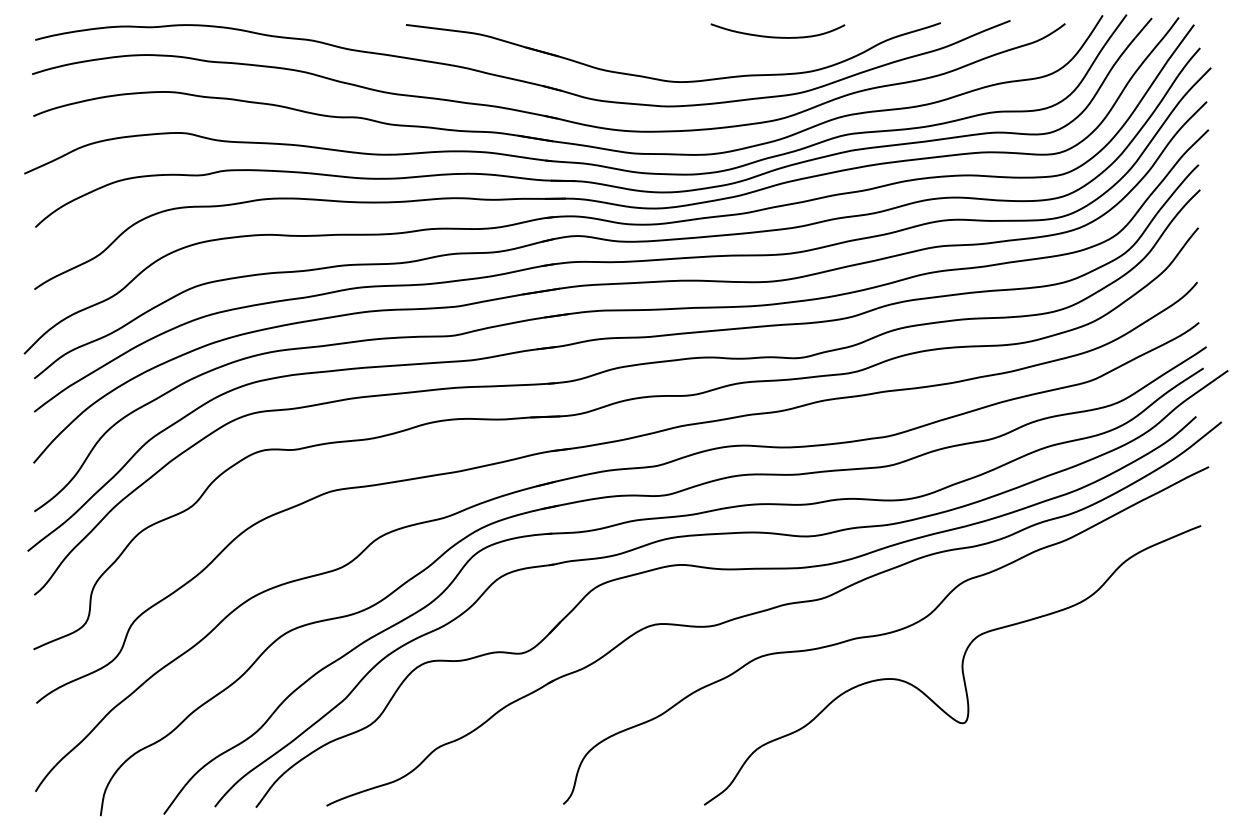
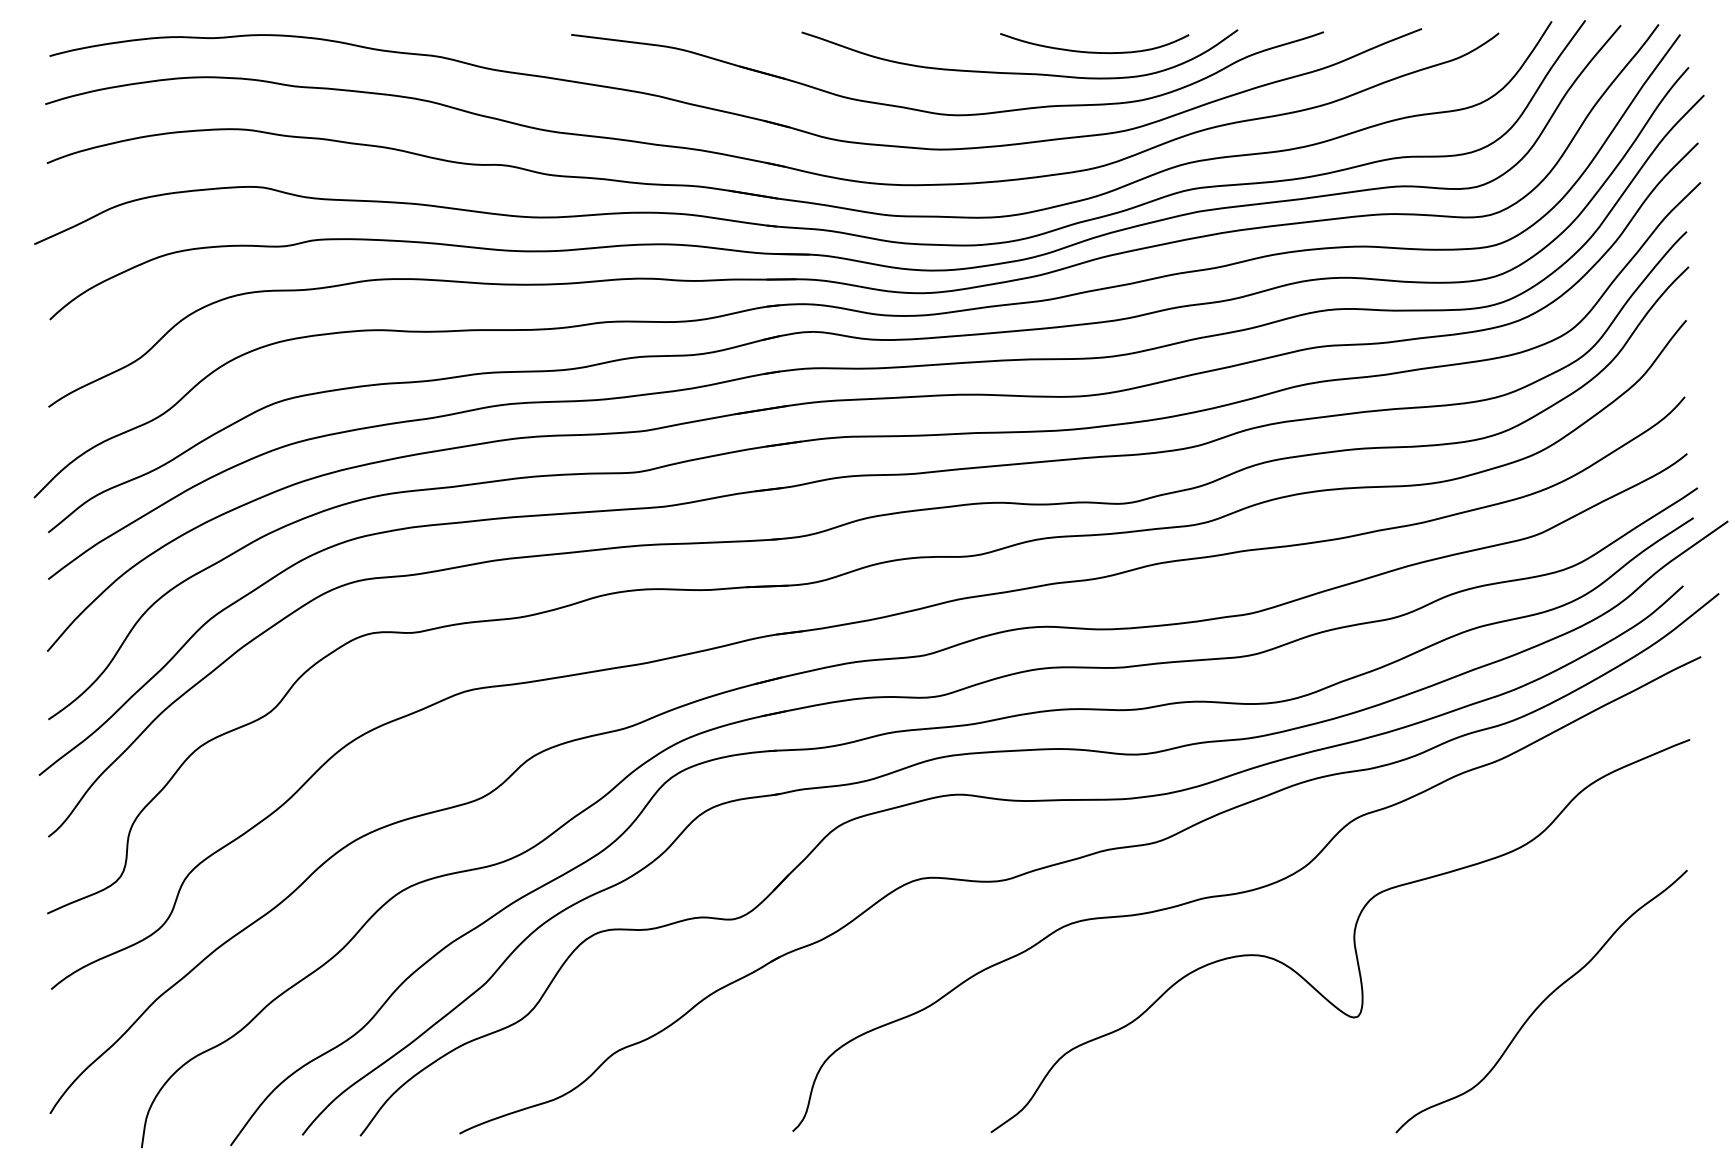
curve: (724, 51) -> (1019, 72), added
curve: (1095, 711) -> (1541, 1001), added

